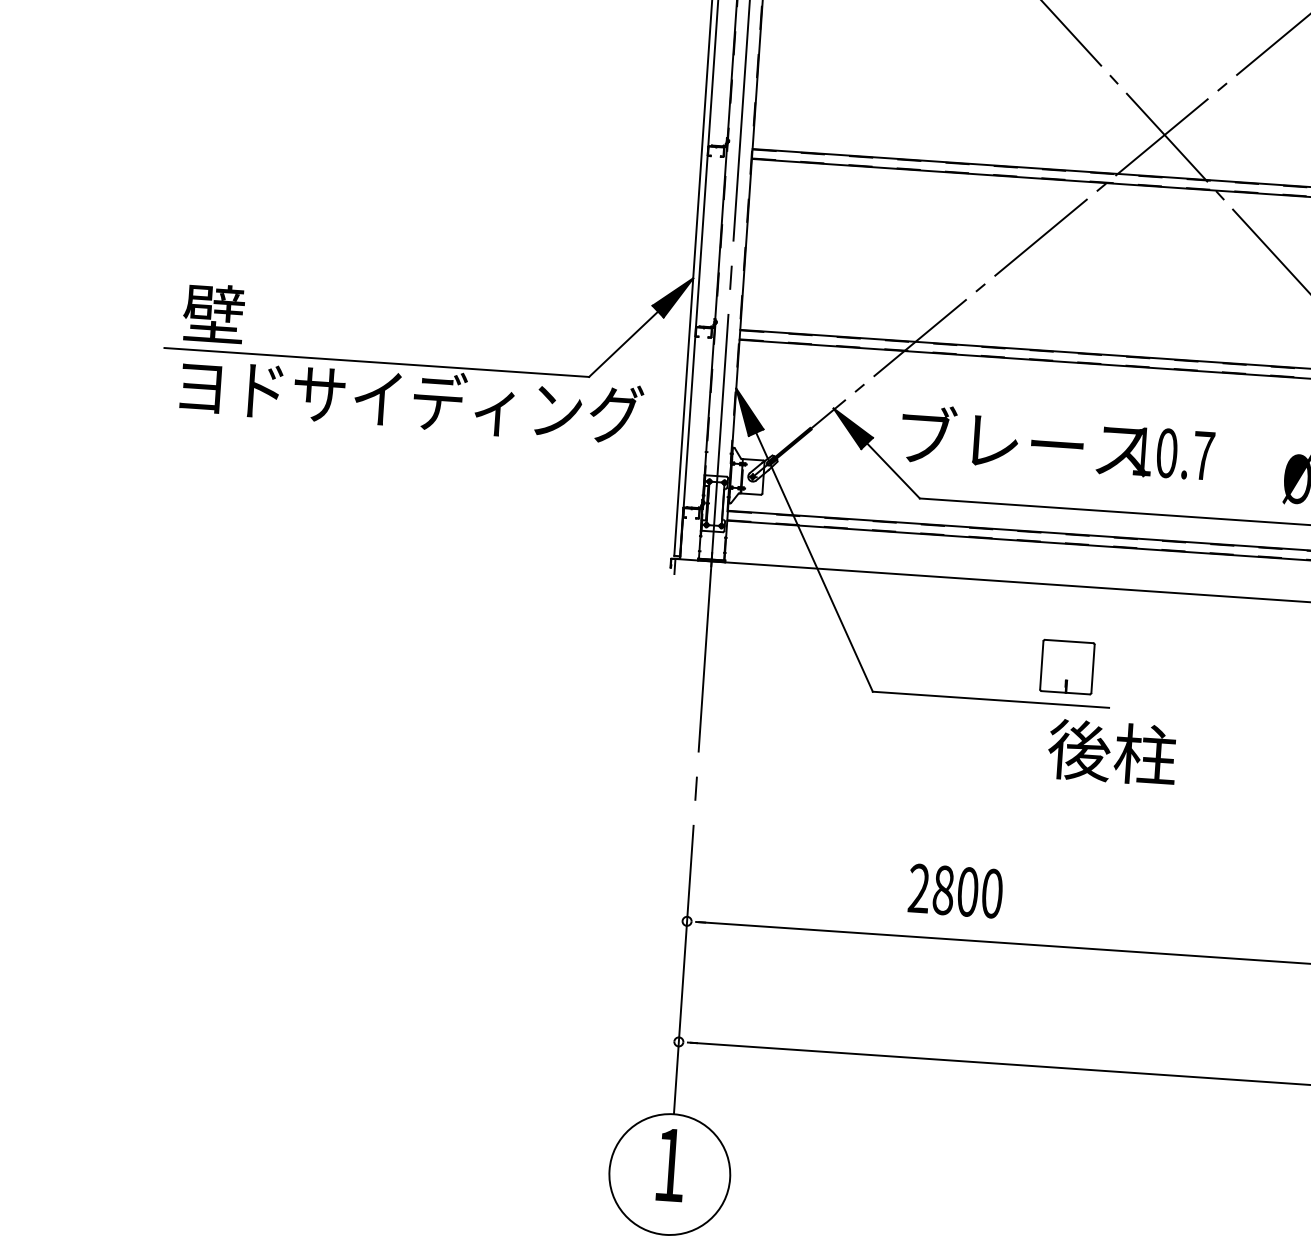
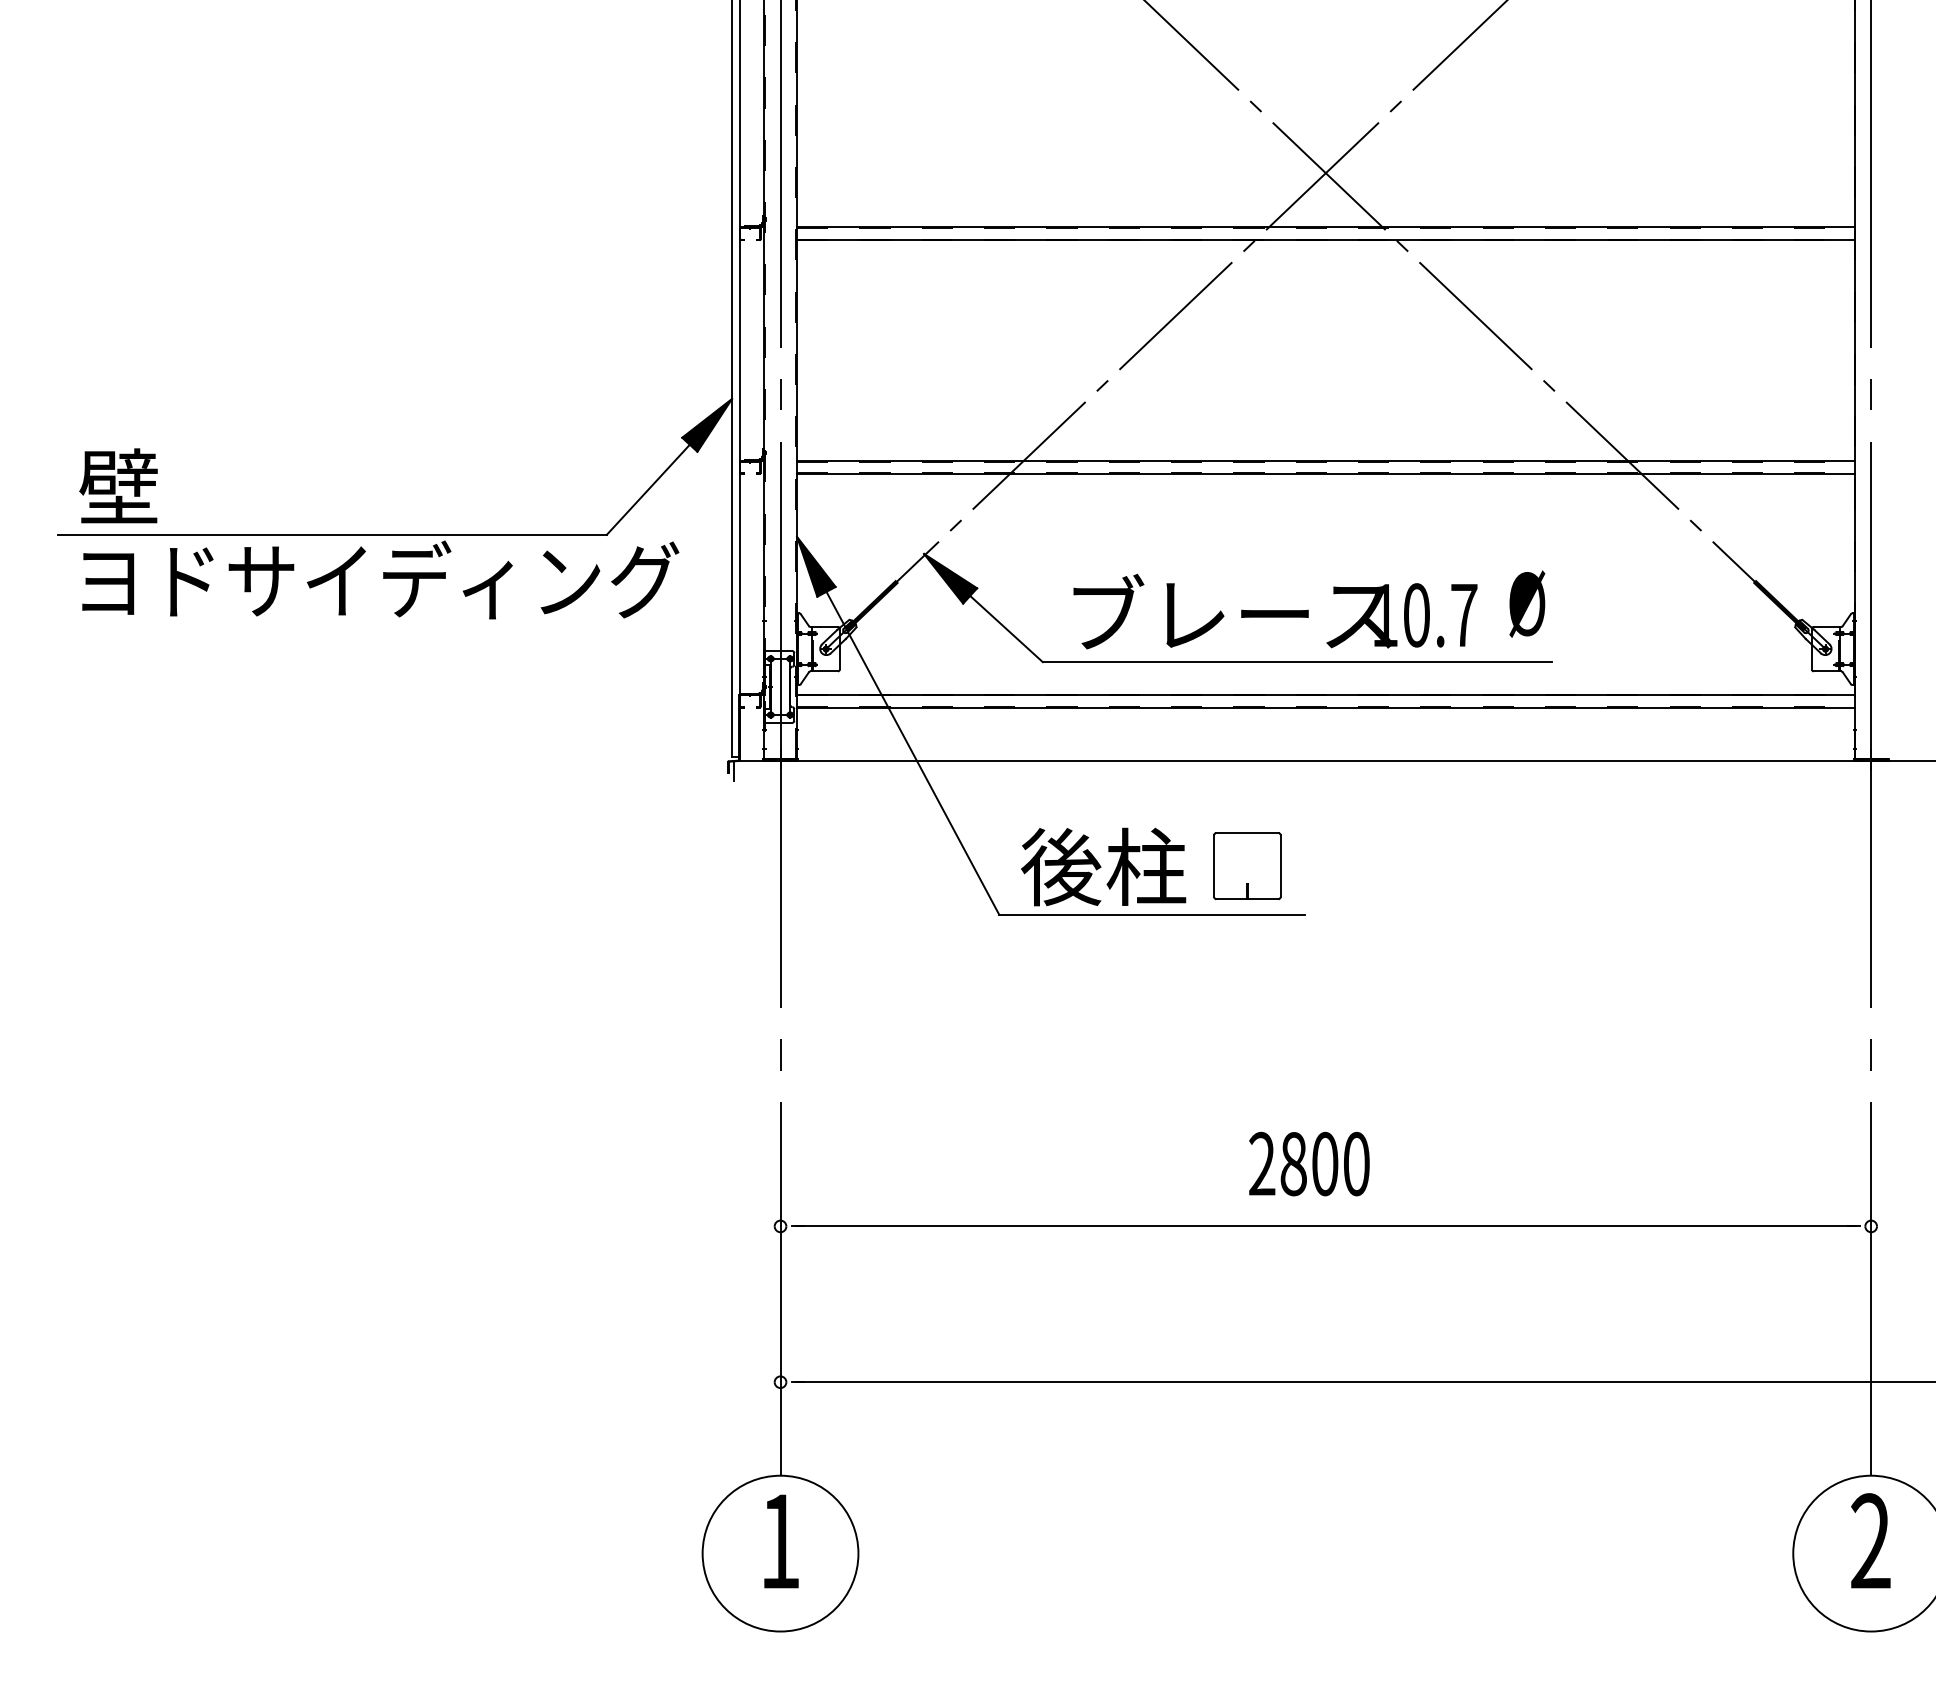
text: (1057, 442) -> (1275, 611), moved
text: (1112, 752) -> (1103, 866), moved
text: (955, 890) -> (1309, 1163), moved

